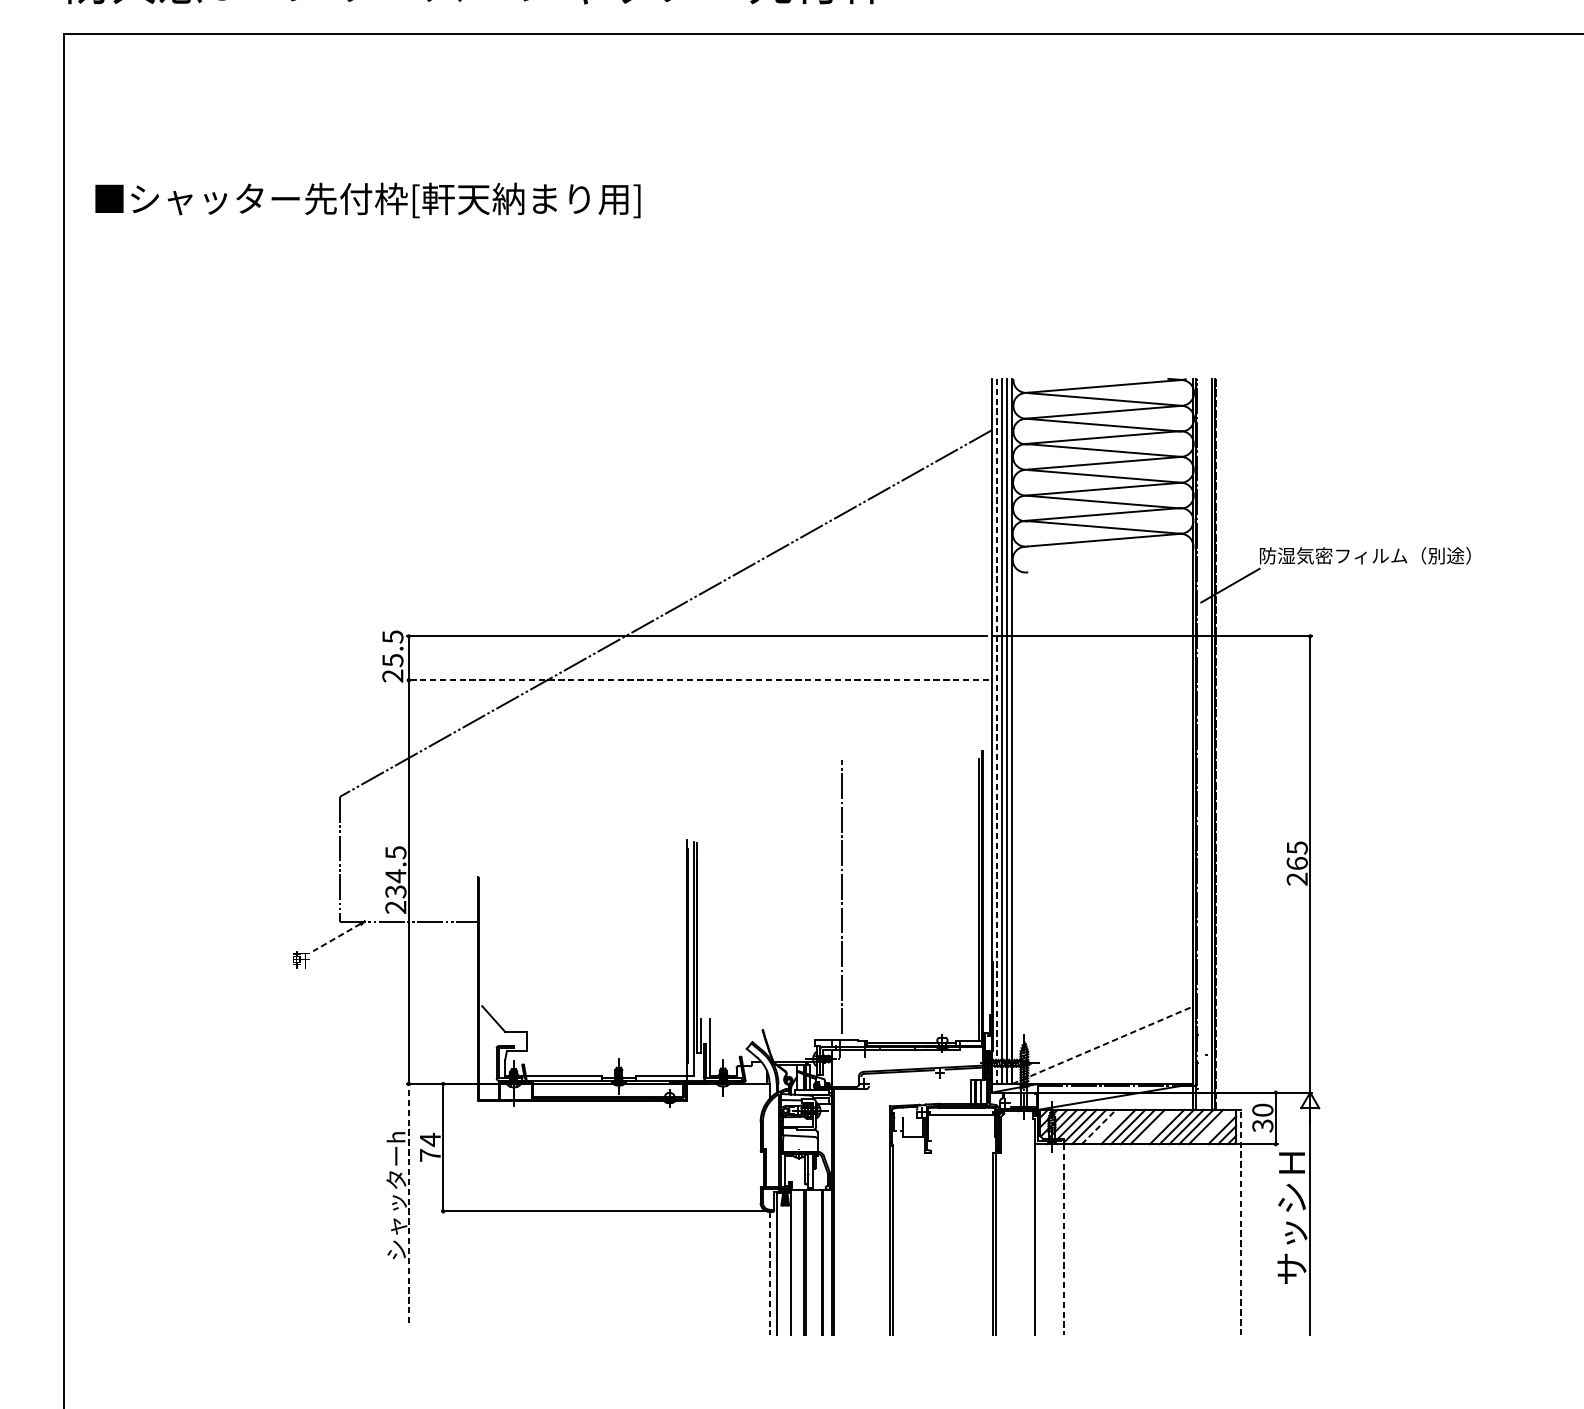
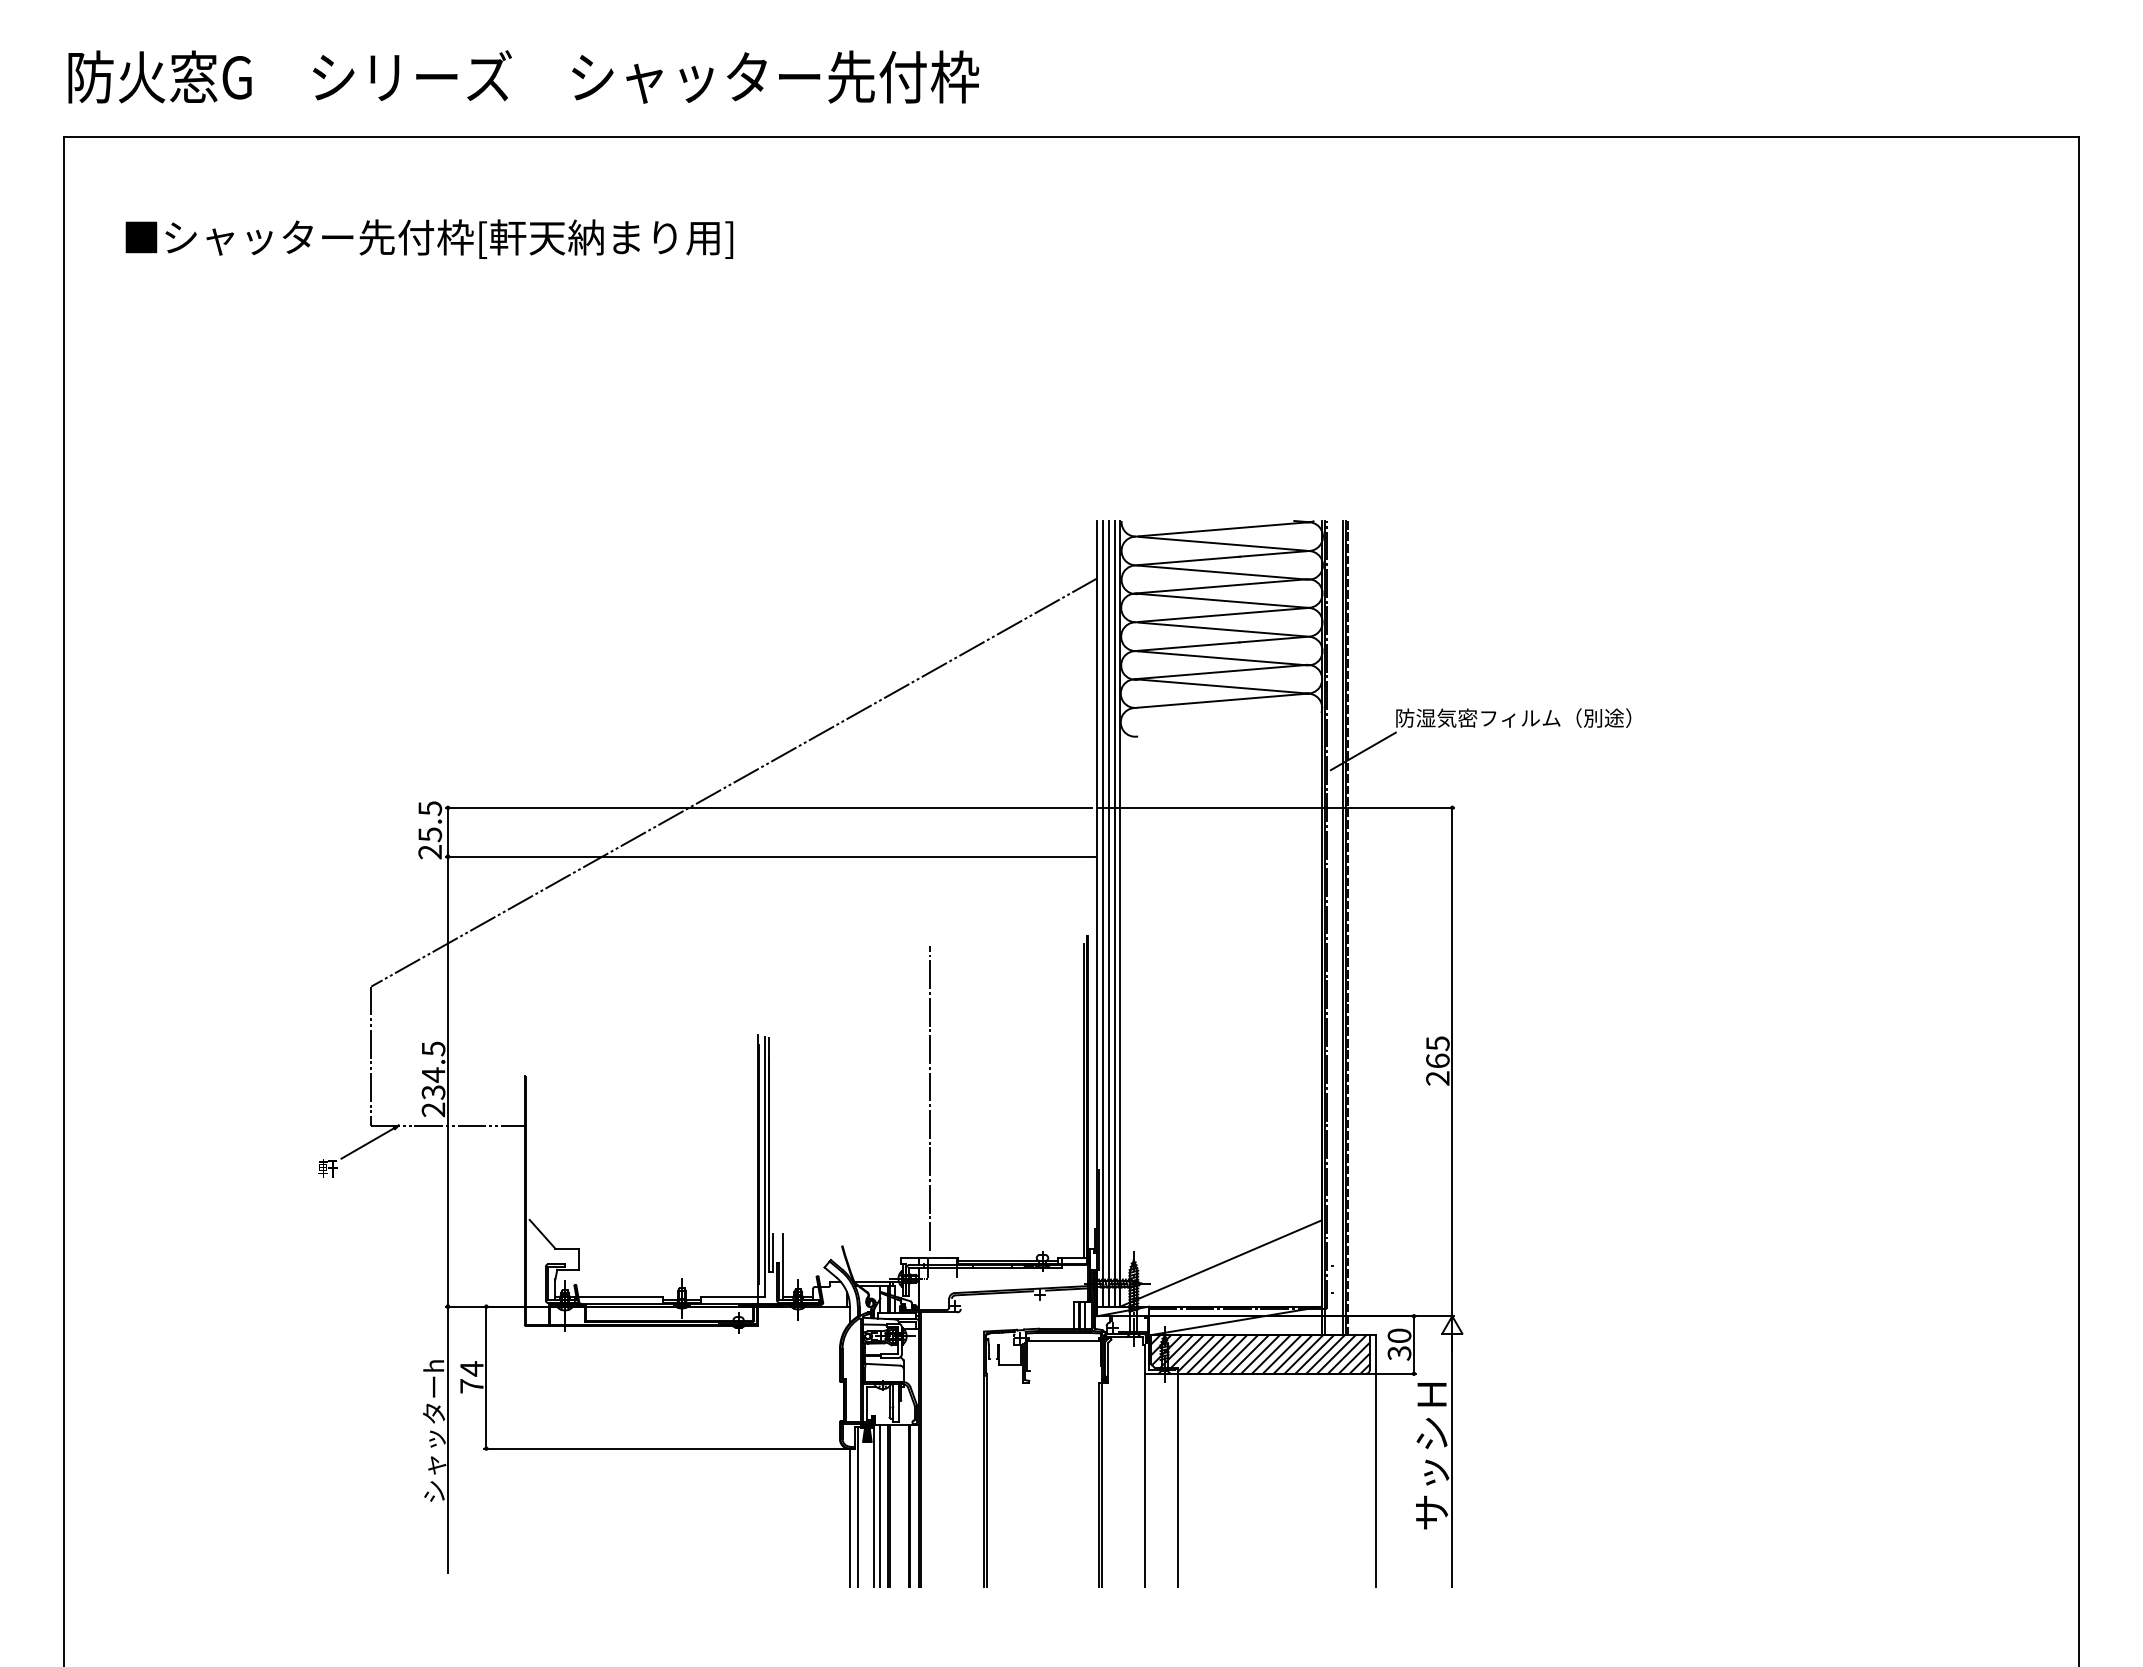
text: (368, 199) -> (429, 238), moved
line: (697, 680) -> (769, 856), dashed -> solid
line: (997, 731) -> (1103, 913), dashed -> solid
line: (336, 937) -> (367, 1143), dashed -> solid
line: (1103, 1045) -> (1221, 1263), dashed -> solid
line: (1099, 1126) -> (1217, 1354), dashed -> solid
line: (1108, 1126) -> (1227, 1354), added
line: (1156, 1126) -> (1281, 1354), added
line: (1215, 1126) -> (1346, 1354), added
line: (408, 1203) -> (447, 1439), dashed -> solid
line: (1241, 1222) -> (1375, 1461), dashed -> solid
line: (1063, 1239) -> (1177, 1479), dashed -> solid
line: (797, 1262) -> (880, 1505), added
line: (769, 1273) -> (849, 1517), dashed -> solid

